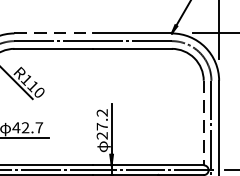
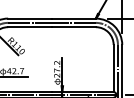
line: (54, 33) -> (30, 18), dashed -> solid
line: (203, 122) -> (113, 68), dashed -> solid

